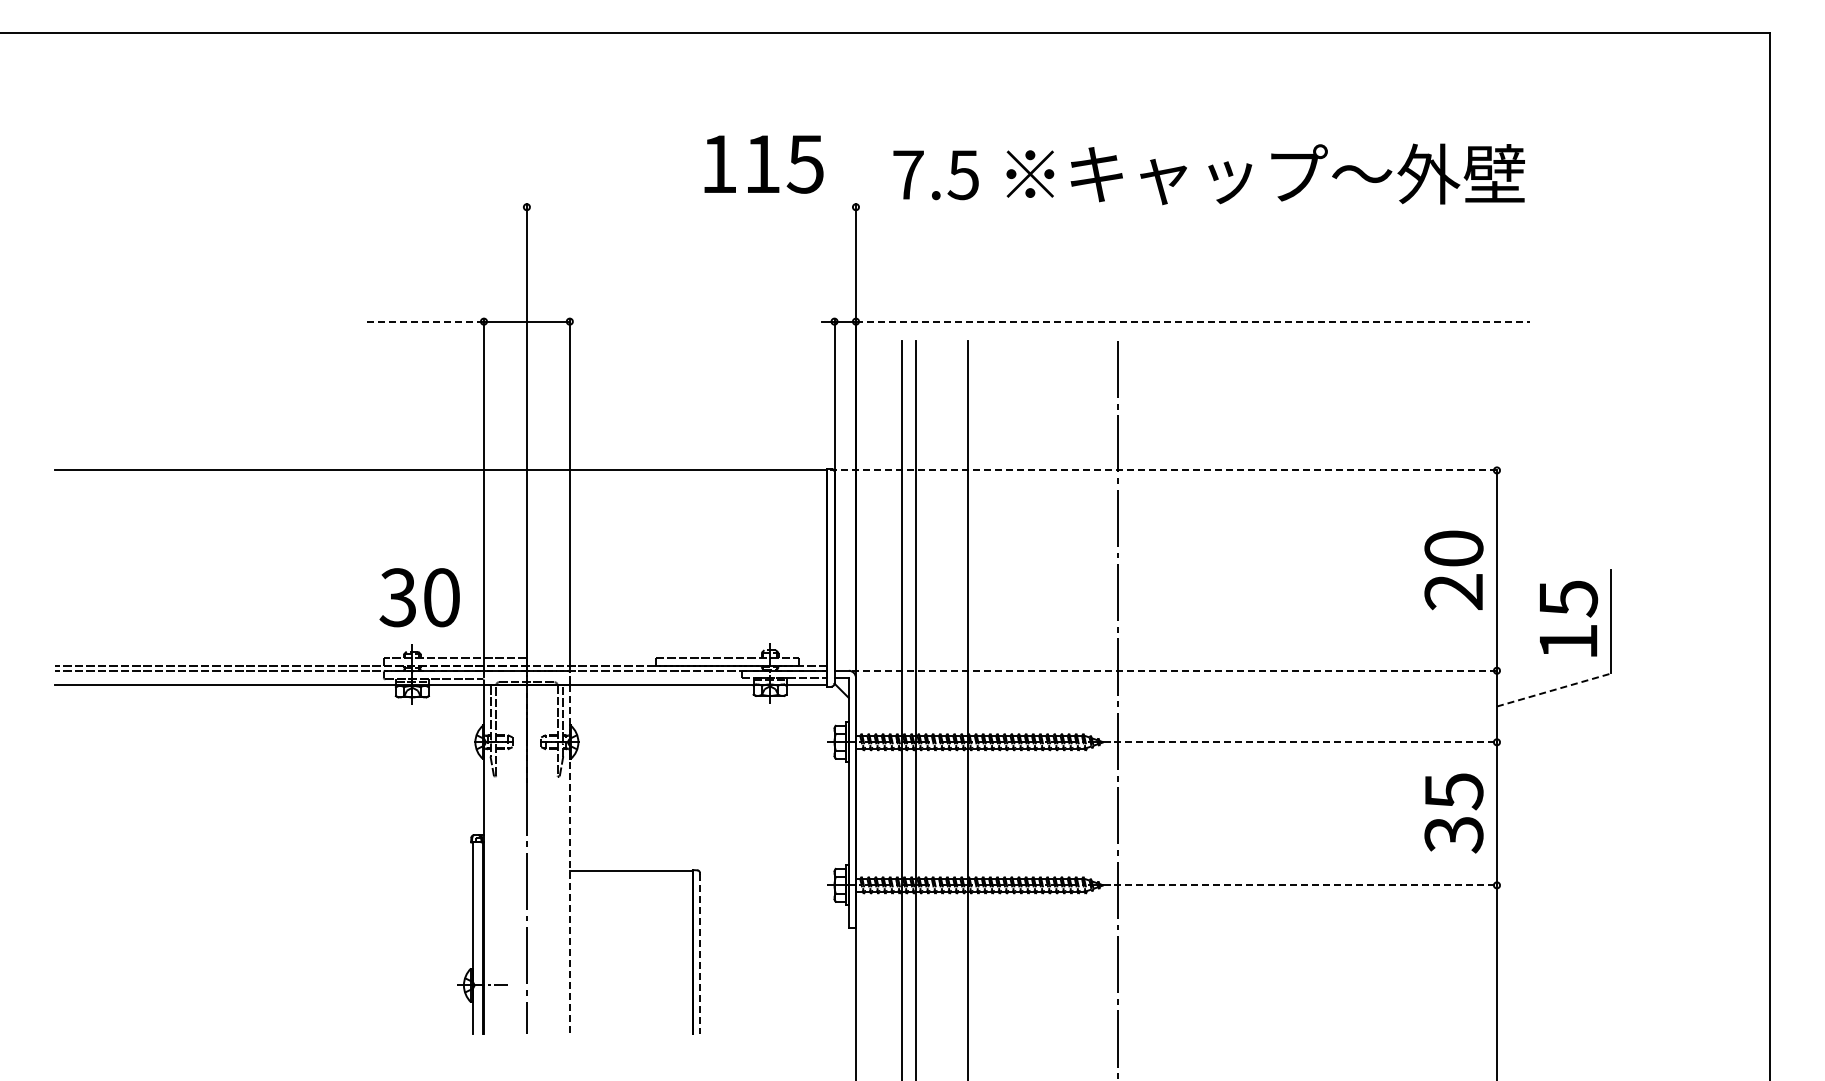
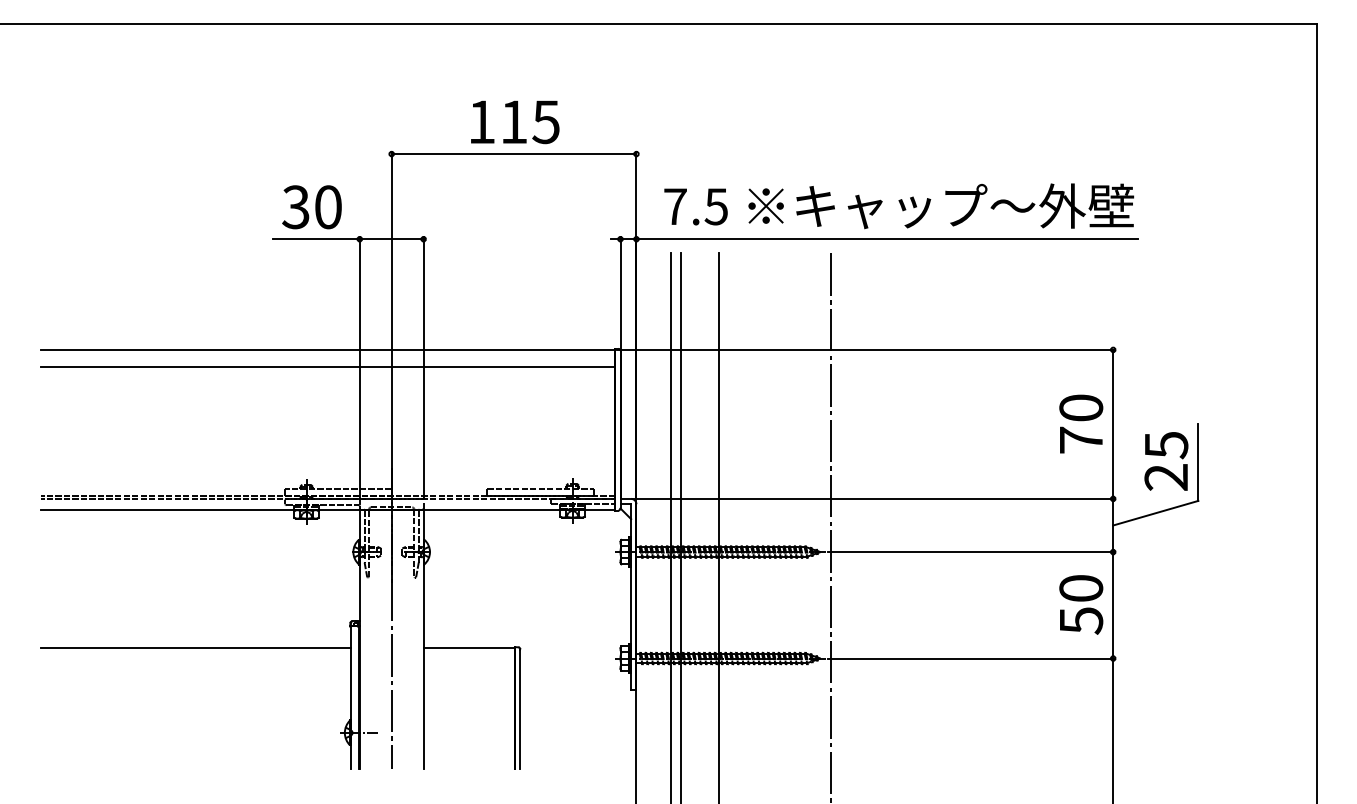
text: (763, 164) -> (514, 122), moved
text: (1208, 174) -> (898, 206), moved
line: (690, 207) -> (513, 154), added
line: (425, 321) -> (316, 239), dashed -> solid
line: (1192, 321) -> (886, 239), dashed -> solid
line: (1165, 470) -> (866, 349), dashed -> solid
line: (440, 493) -> (327, 367), added
text: (1453, 591) -> (1080, 439), 20 -> 70
text: (419, 597) -> (311, 207), moved
text: (1567, 641) -> (1165, 477), 15 -> 25
line: (1176, 670) -> (874, 498), dashed -> solid
line: (1554, 690) -> (1156, 513), dashed -> solid
line: (1307, 742) -> (972, 552), dashed -> solid
text: (1453, 813) -> (1080, 605), 35 -> 50
line: (569, 860) -> (423, 640), dashed -> solid
line: (263, 870) -> (195, 647), added
line: (1307, 885) -> (972, 658), dashed -> solid
line: (700, 954) -> (520, 709), dashed -> solid

